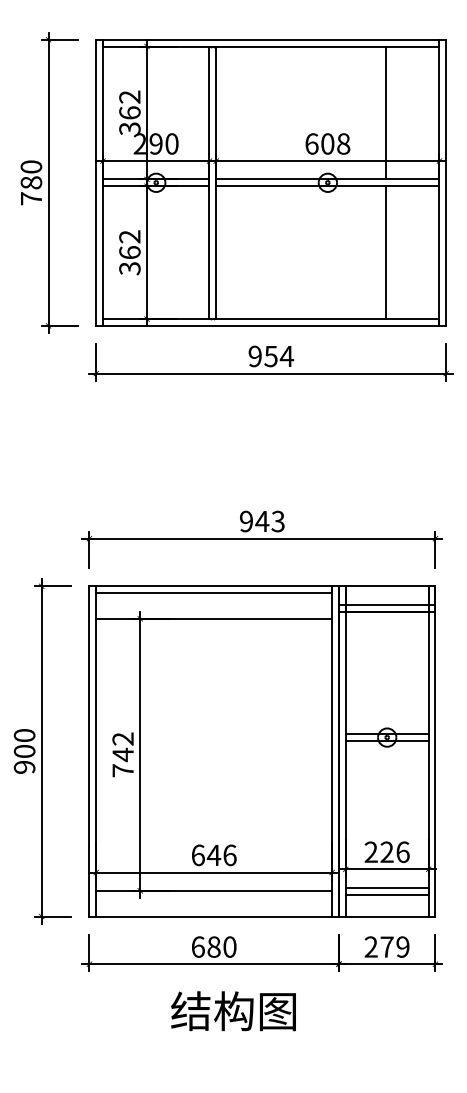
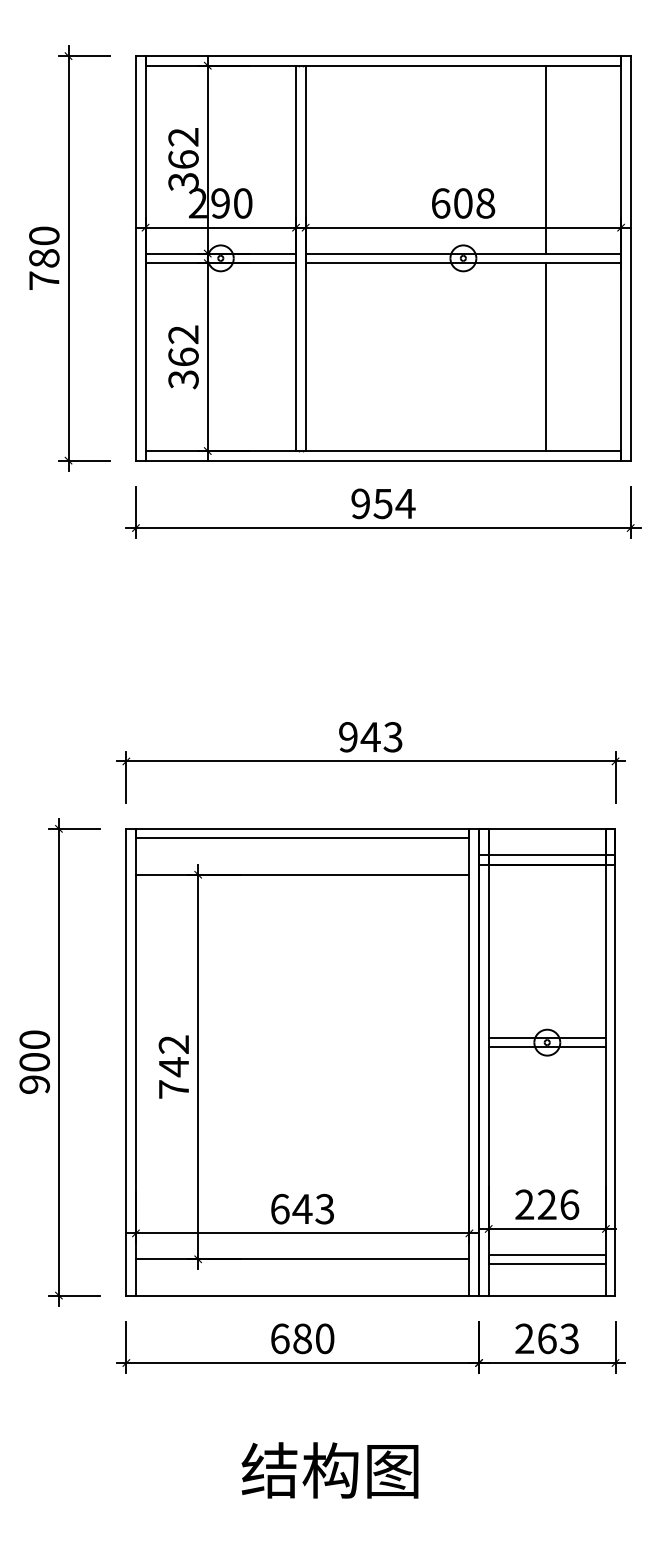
text: (229, 855) -> (324, 1209), 646 -> 643
text: (394, 946) -> (557, 1337), 279 -> 263
text: (233, 1011) -> (330, 1470), moved

